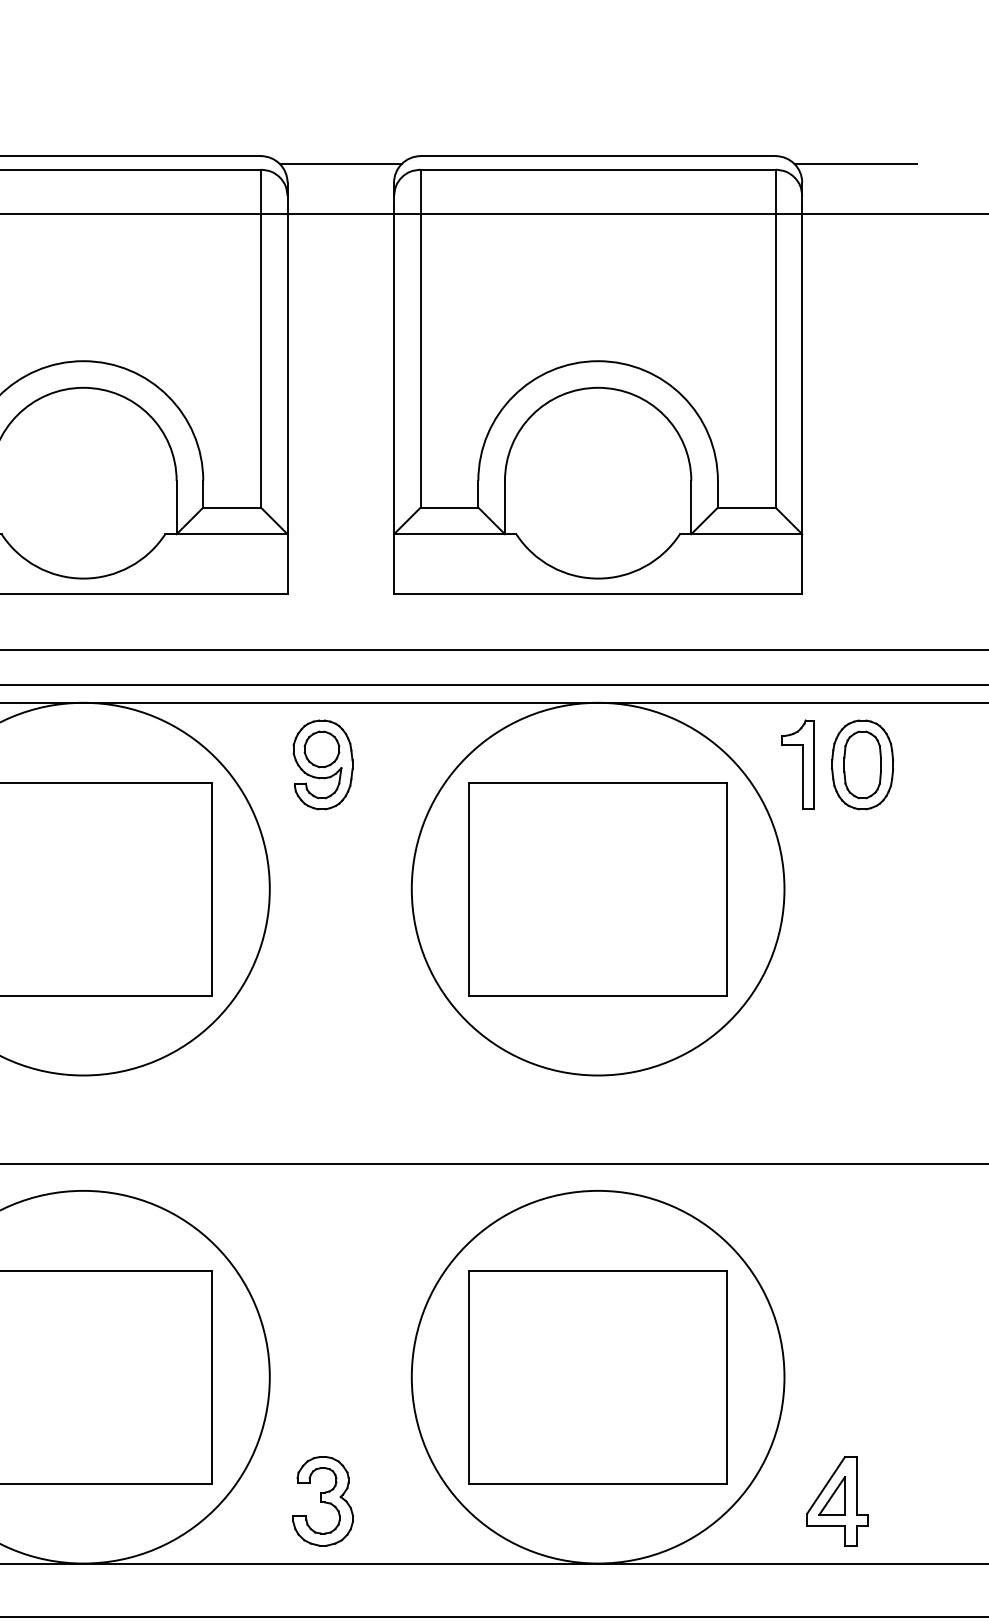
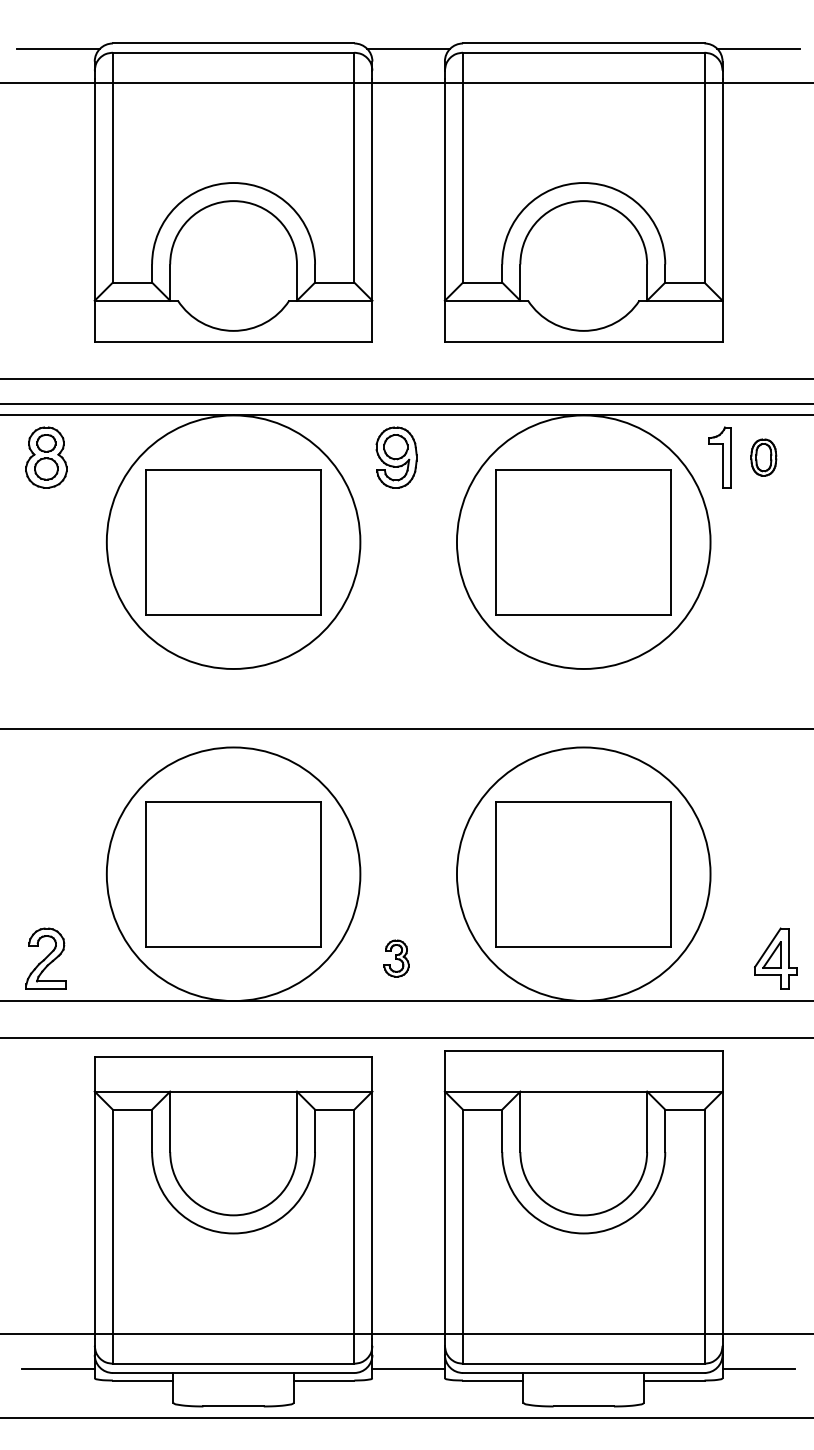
part: (862, 764) -> (763, 457), size x0.6
part: (322, 1501) -> (396, 958), size x0.6
part: (837, 1501) -> (775, 958), moved

